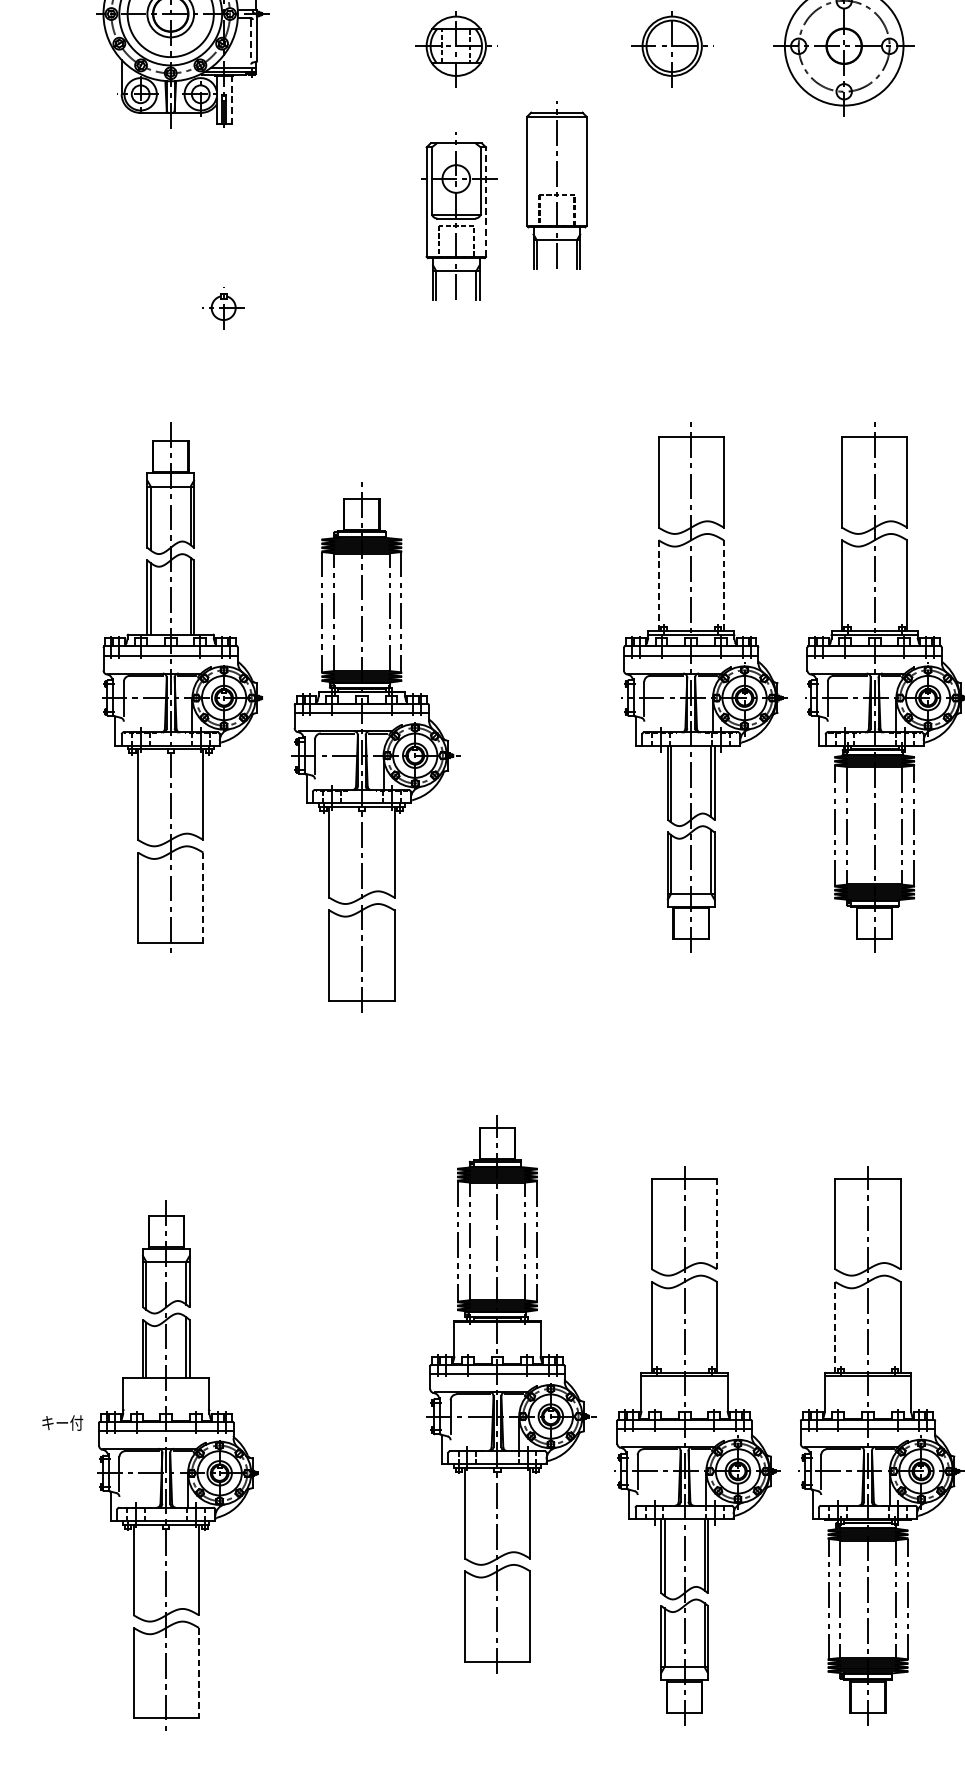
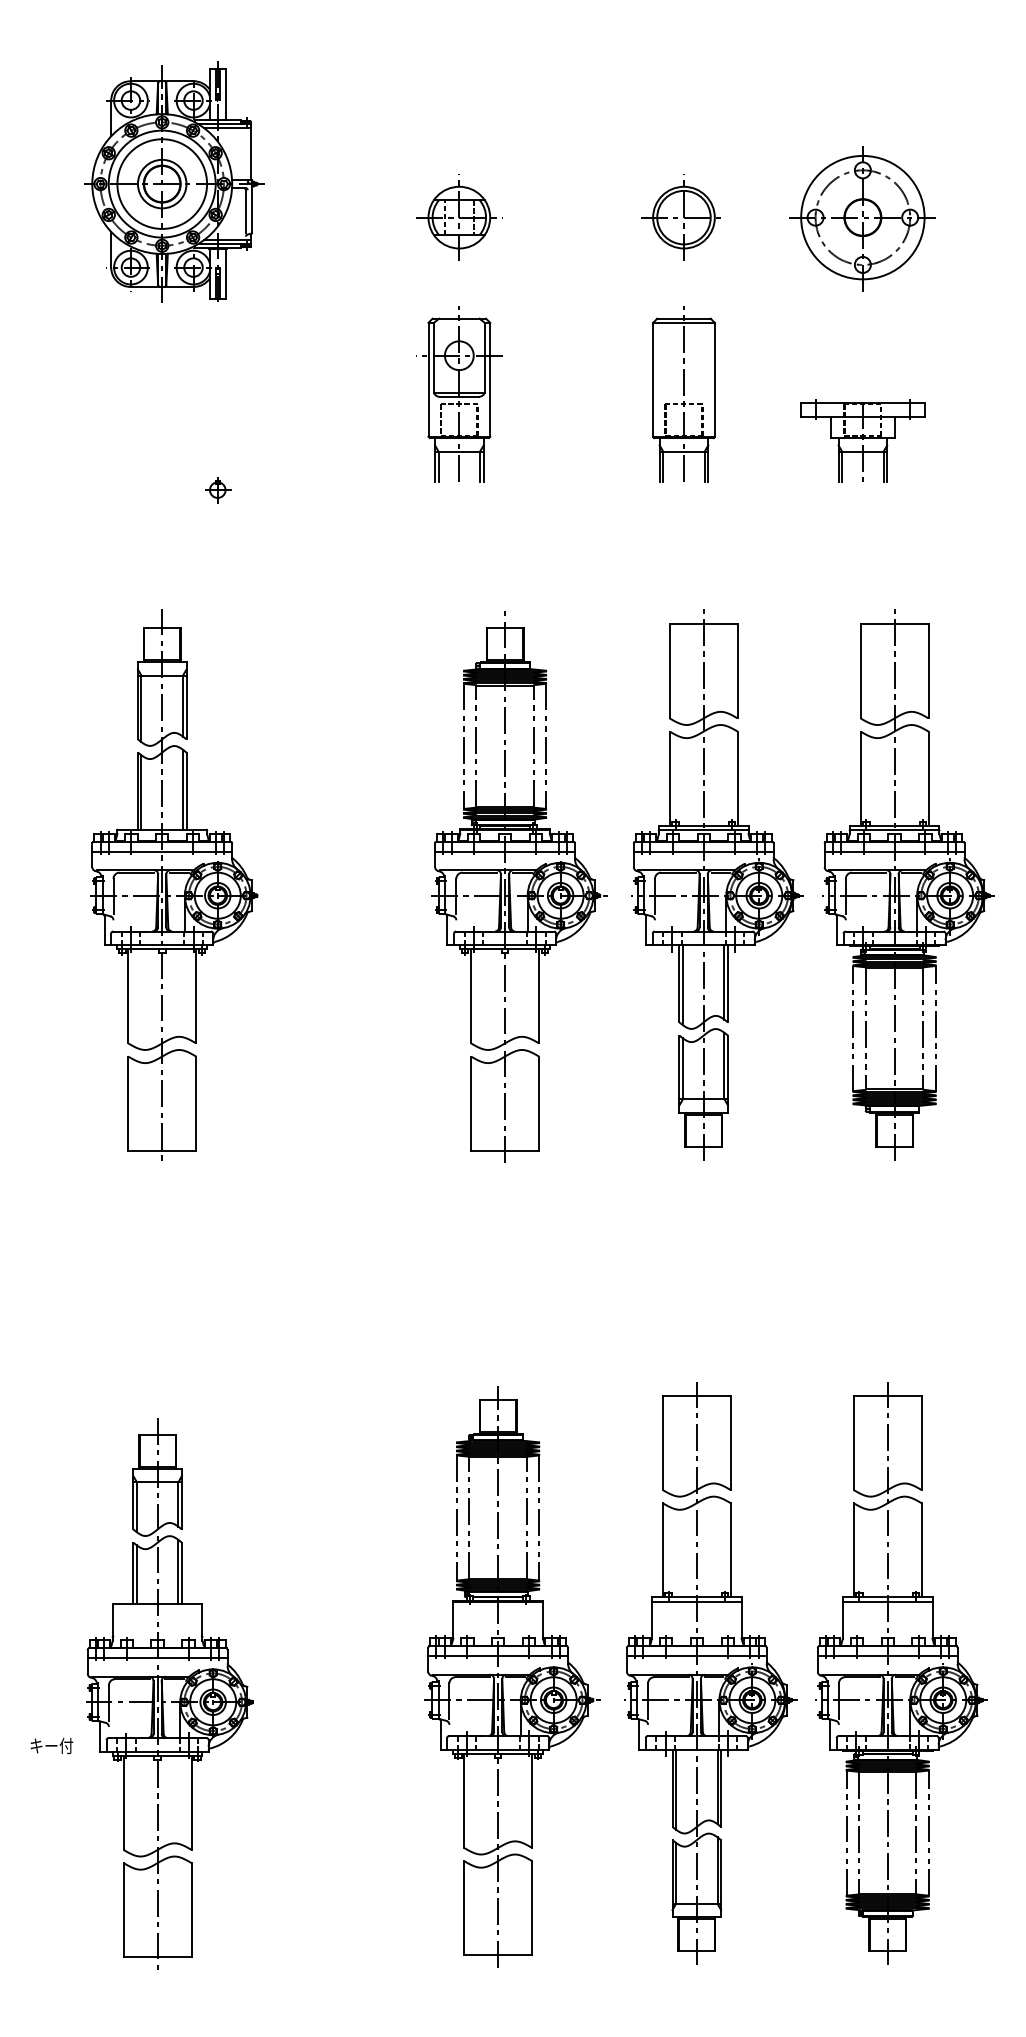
line: (250, 40) -> (245, 211), dashed -> solid
line: (231, 99) -> (225, 273), dashed -> solid
part: (556, 185) -> (683, 394), moved
line: (486, 201) -> (490, 379), dashed -> solid
part: (843, 260) -> (862, 440), added
part: (224, 308) -> (218, 490), size x0.62
line: (723, 585) -> (737, 778), dashed -> solid
line: (658, 586) -> (669, 779), dashed -> solid
part: (375, 746) -> (519, 886), moved
line: (203, 898) -> (196, 1104), dashed -> solid
line: (716, 1223) -> (730, 1442), dashed -> solid
line: (835, 1327) -> (853, 1550), dashed -> solid
part: (511, 1393) -> (512, 1676), moved
text: (62, 1422) -> (51, 1745), moved
line: (198, 1673) -> (191, 1910), dashed -> solid

